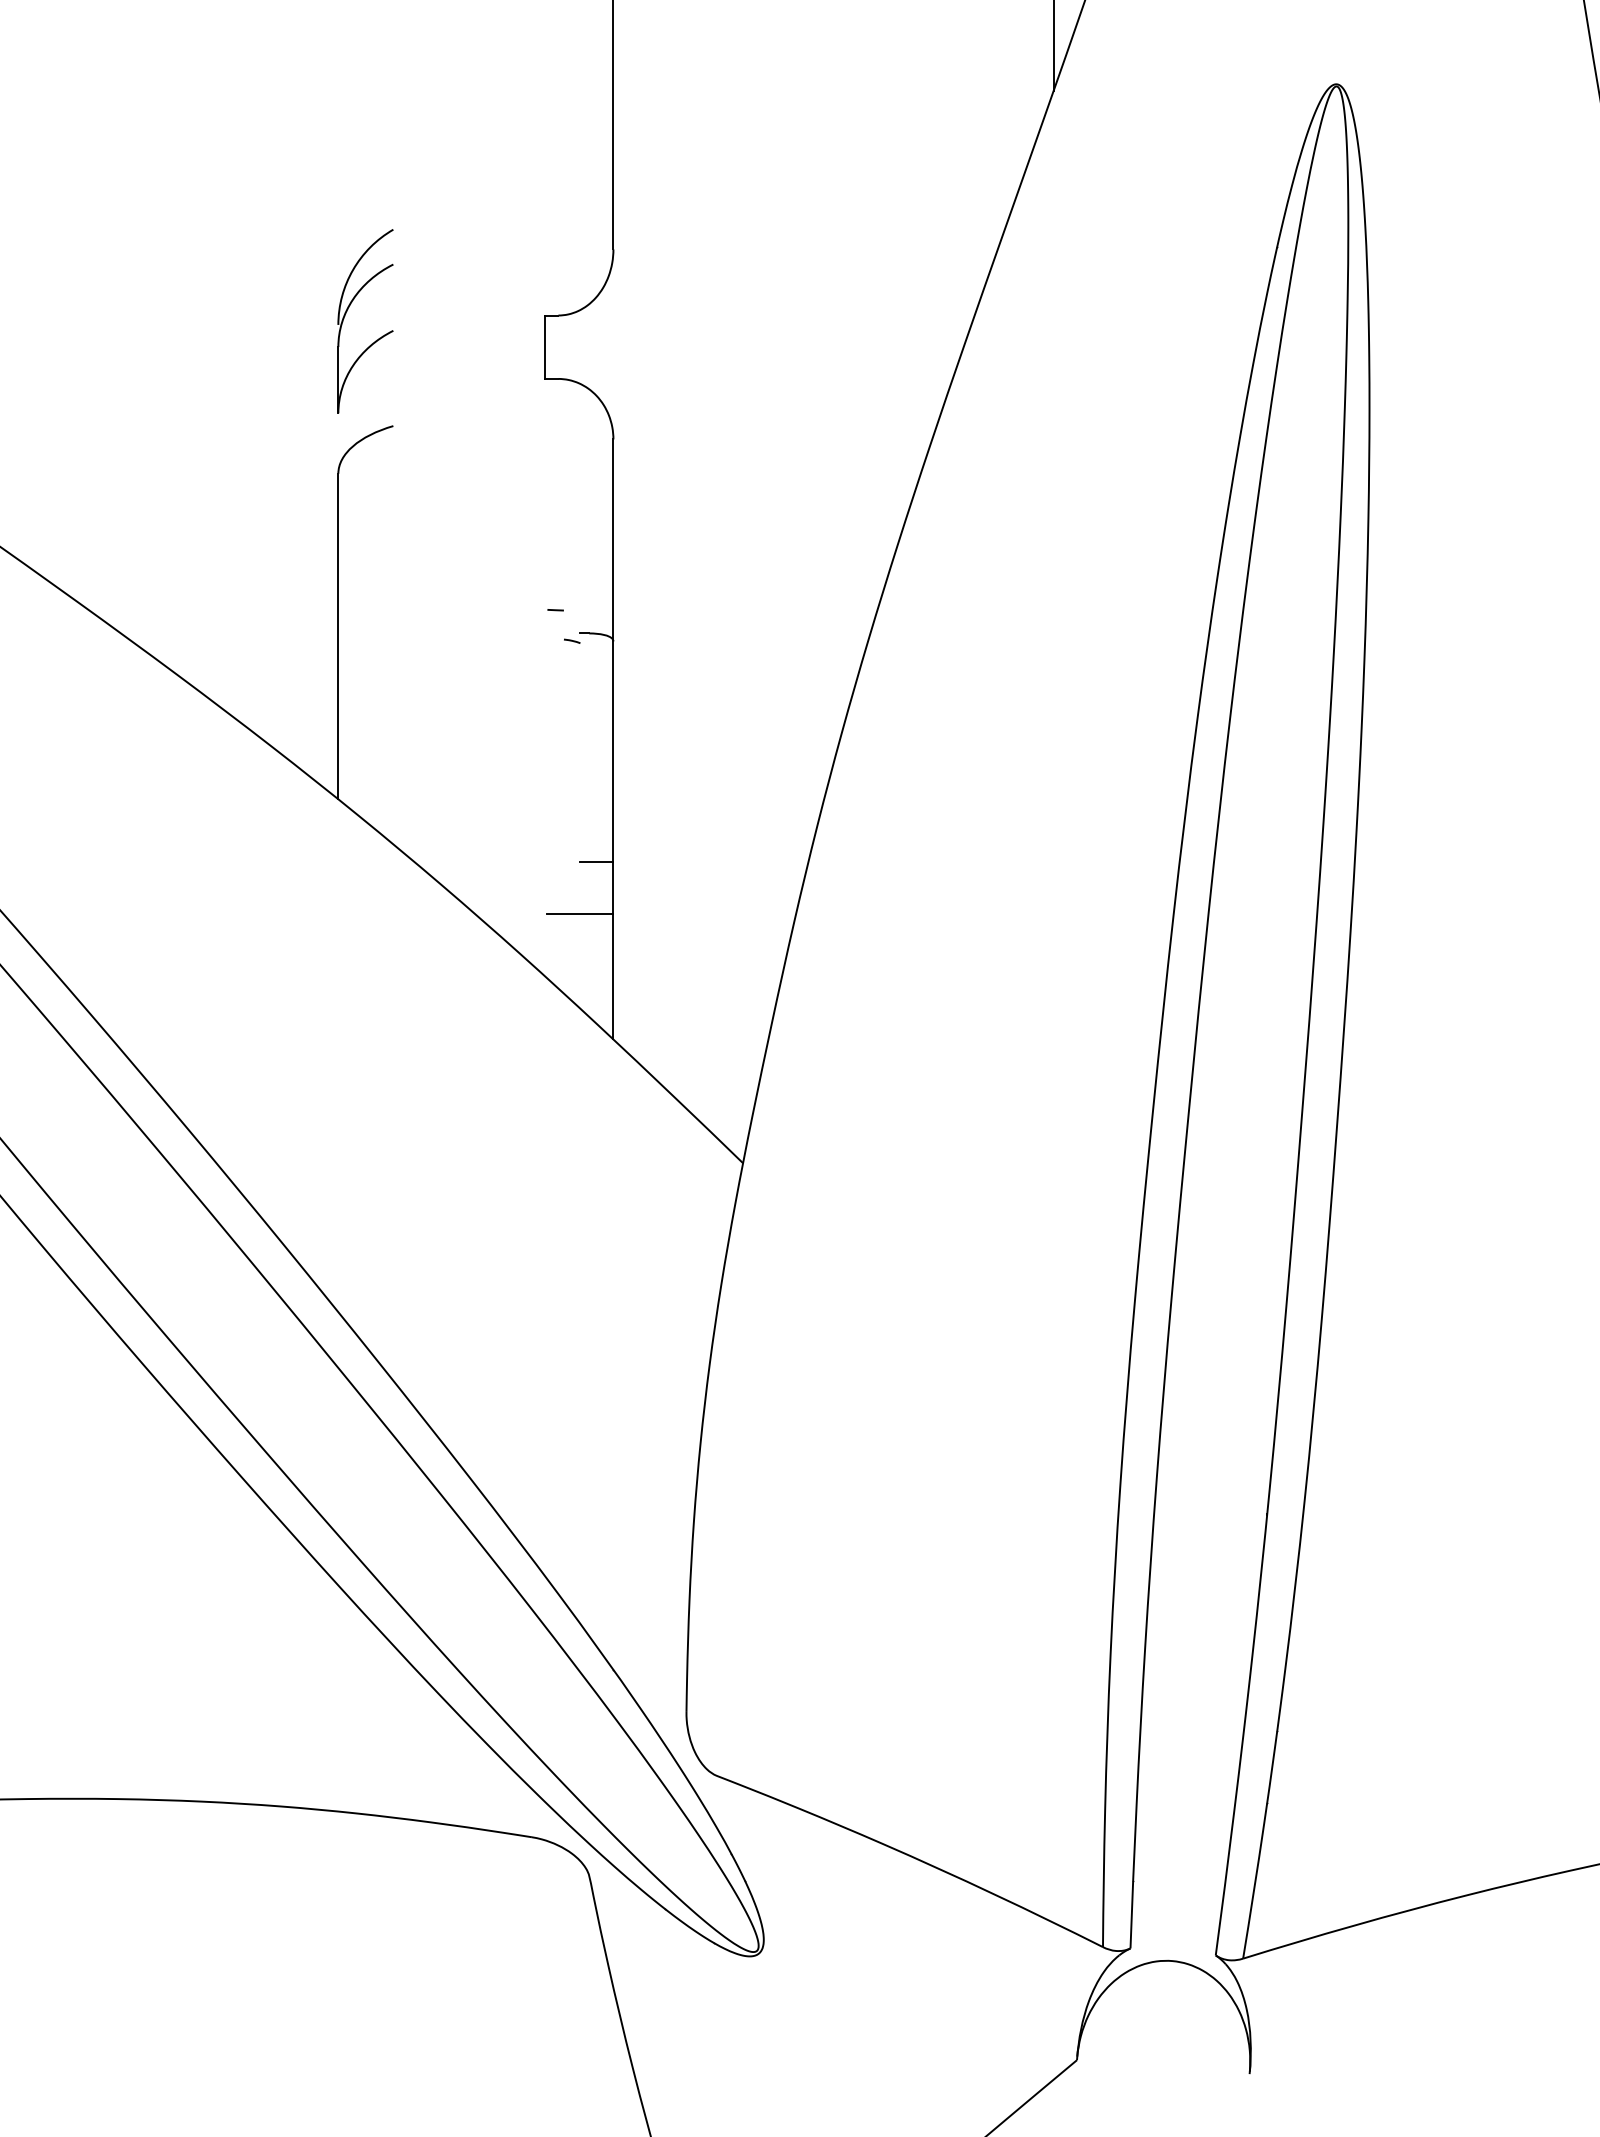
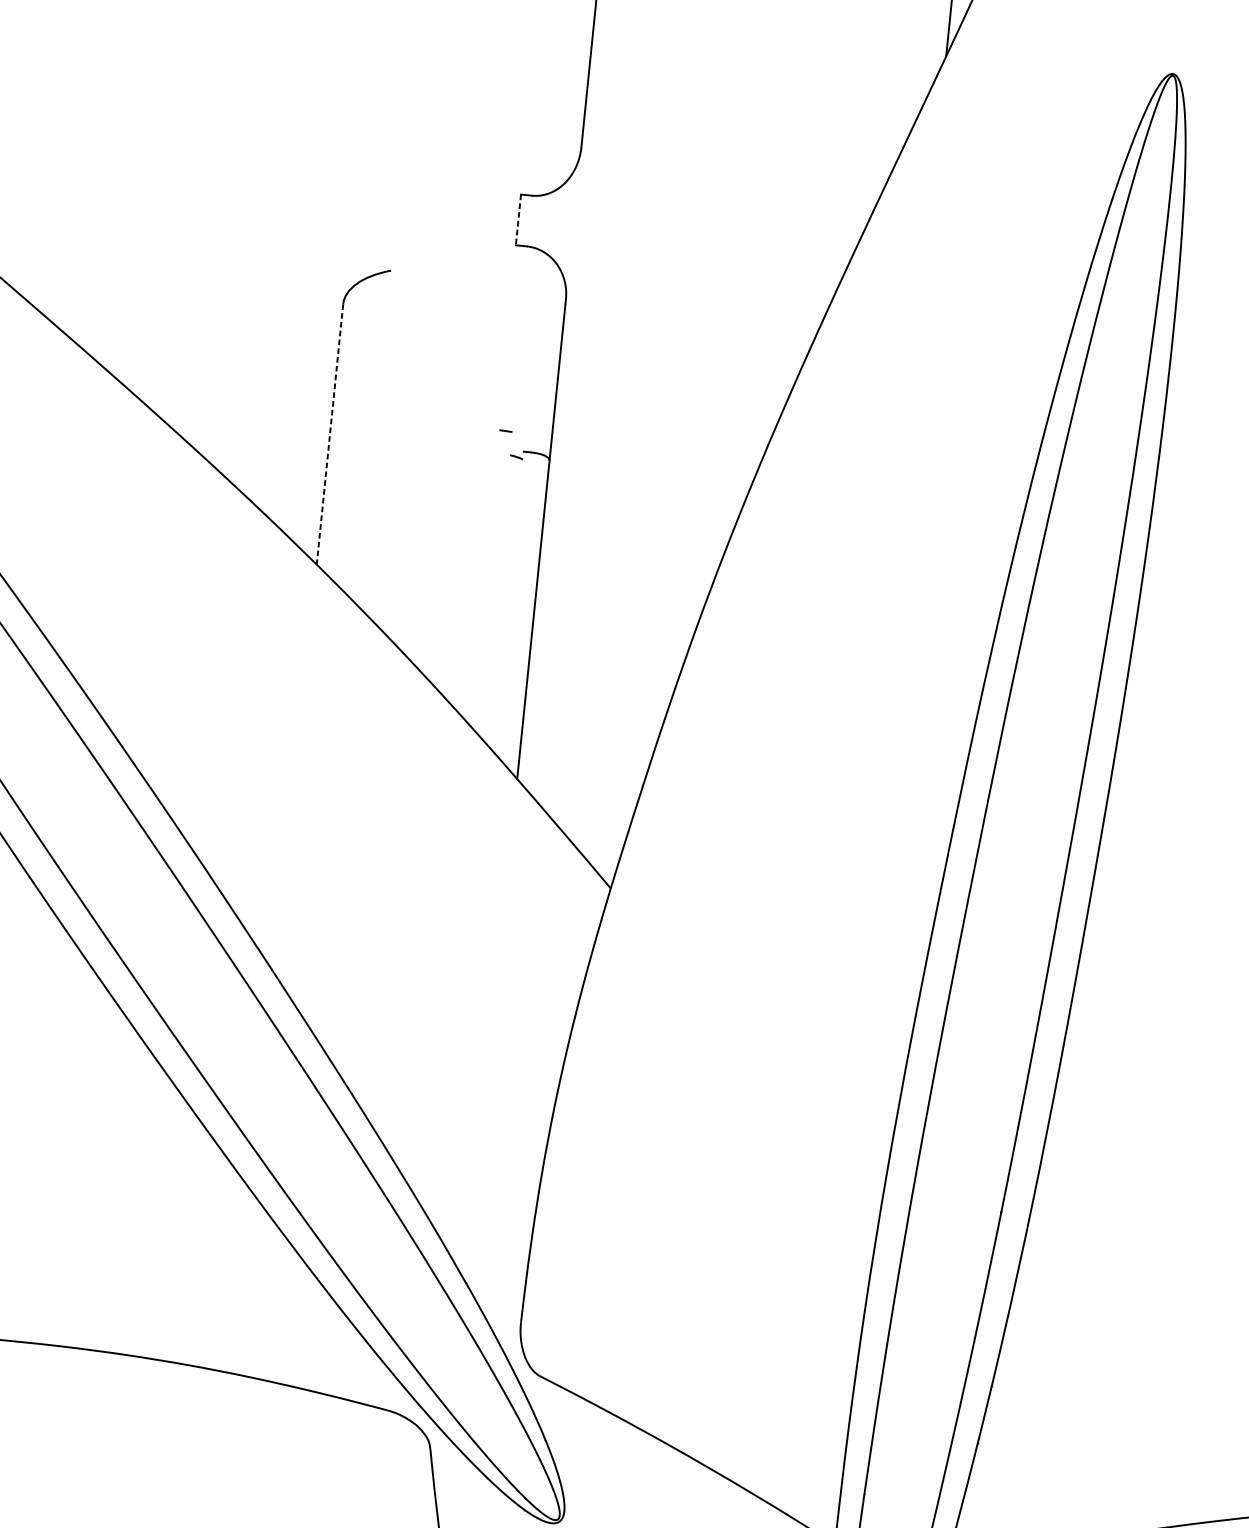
part: (347, 311) -> (363, 175), removed
line: (544, 347) -> (518, 220), solid -> dashed
line: (338, 636) -> (330, 434), solid -> dashed
line: (596, 862) -> (518, 636), removed
line: (580, 913) -> (501, 675), removed

